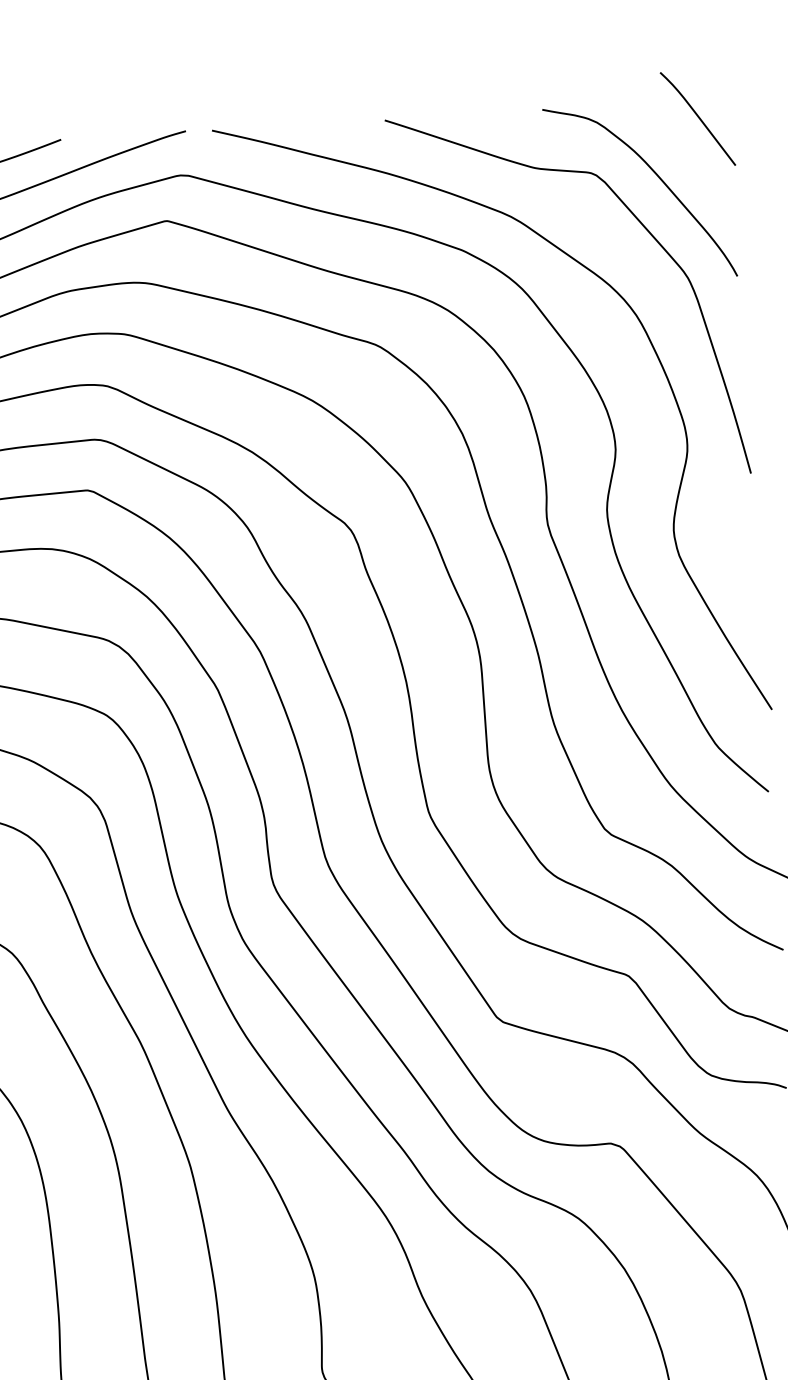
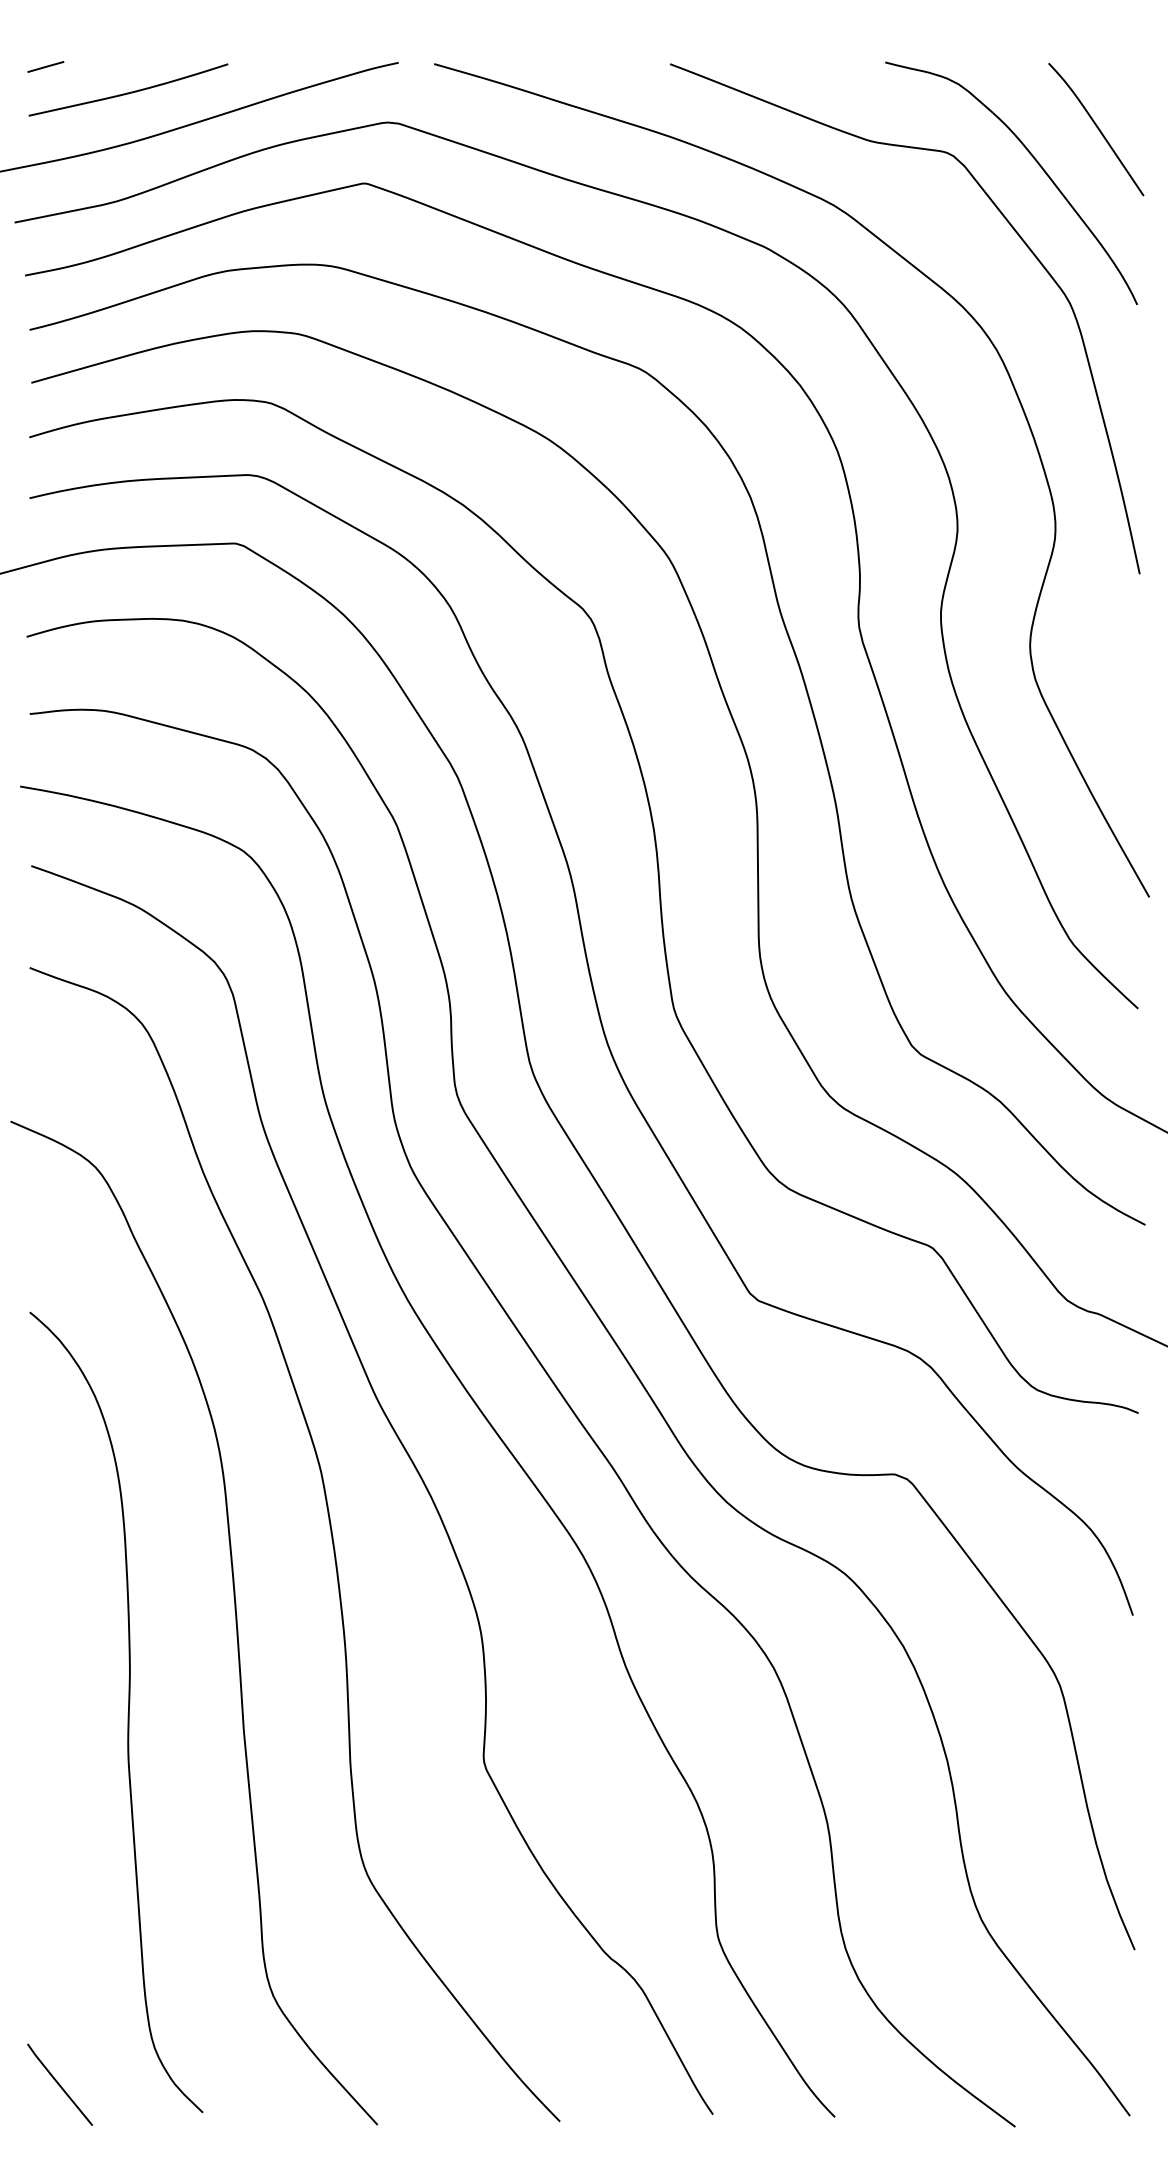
curve: (698, 118) -> (1097, 128), moved

